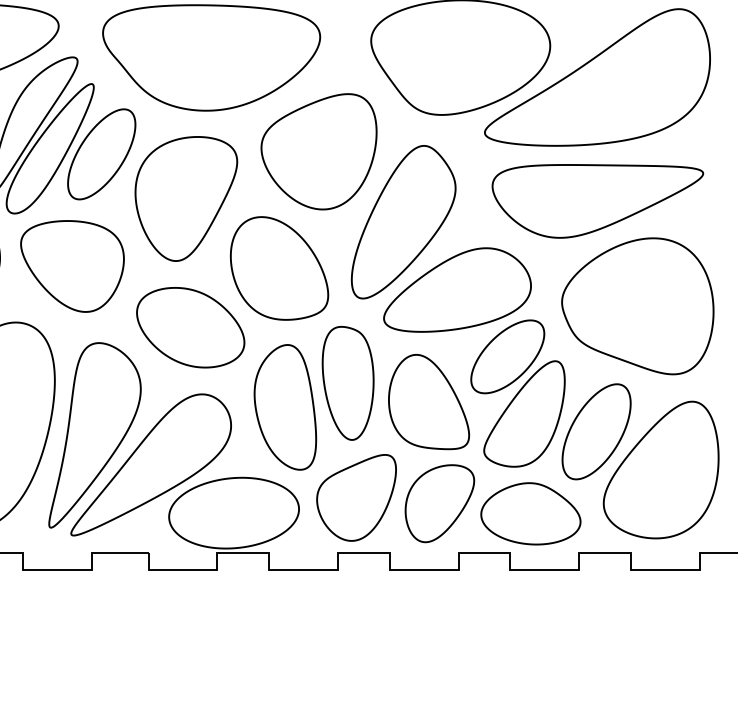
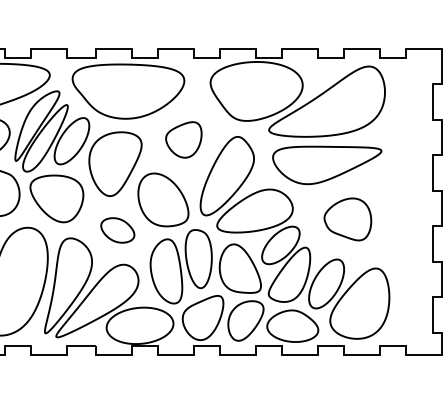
part: (318, 150) -> (183, 139), size x0.6
part: (637, 306) -> (347, 219), size x0.6
part: (190, 327) -> (117, 230), size x0.6

